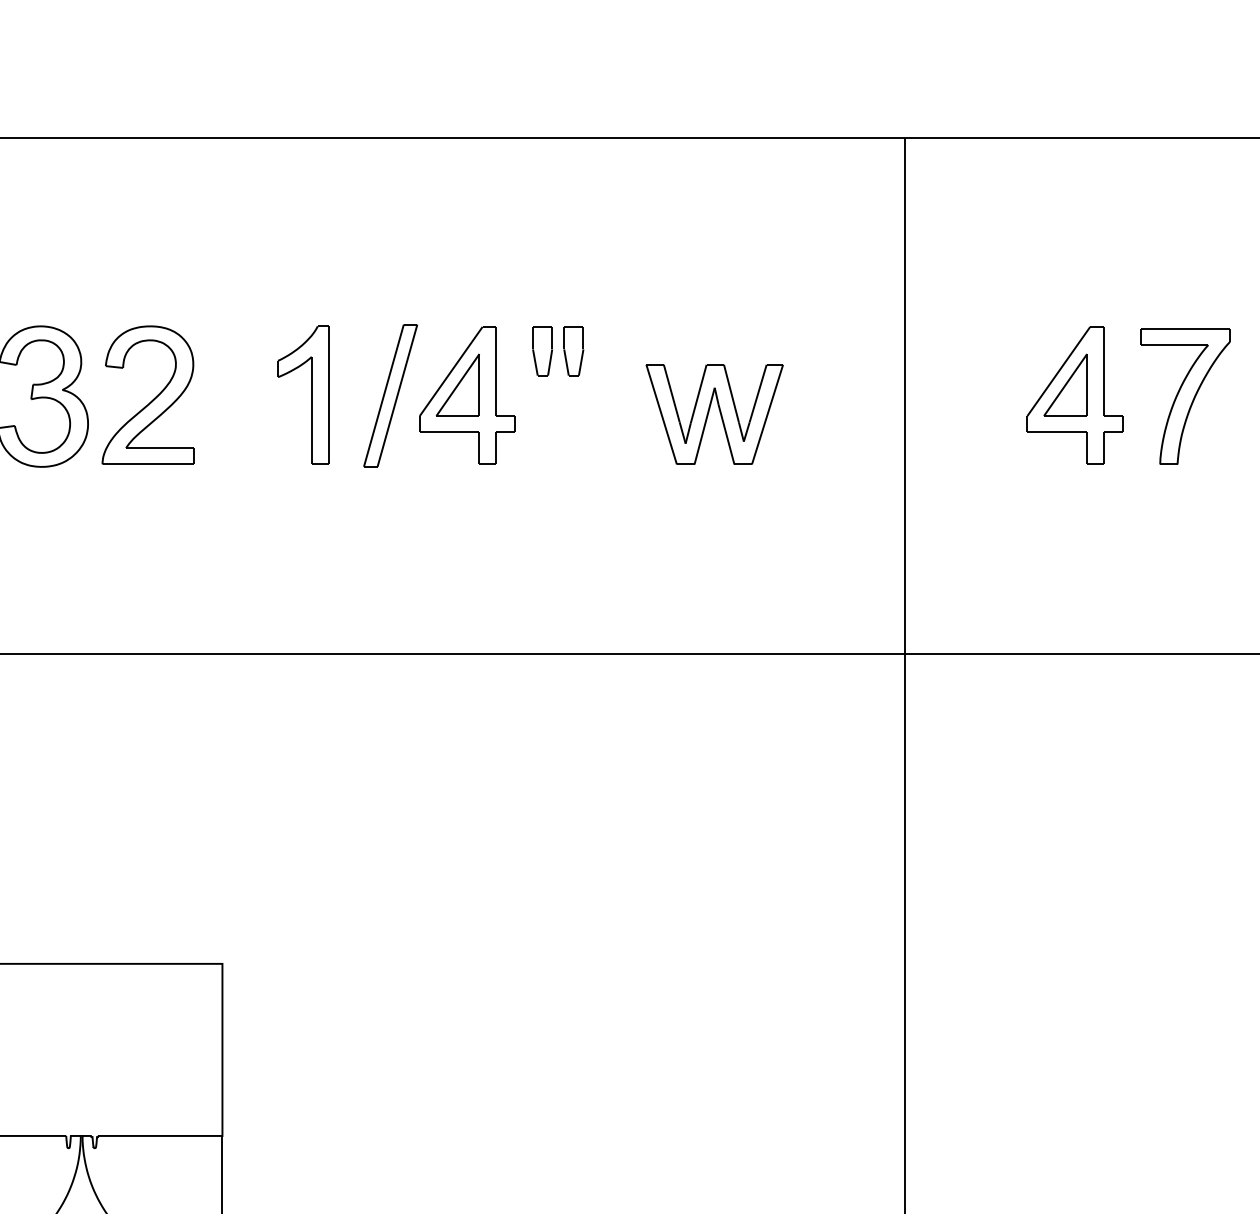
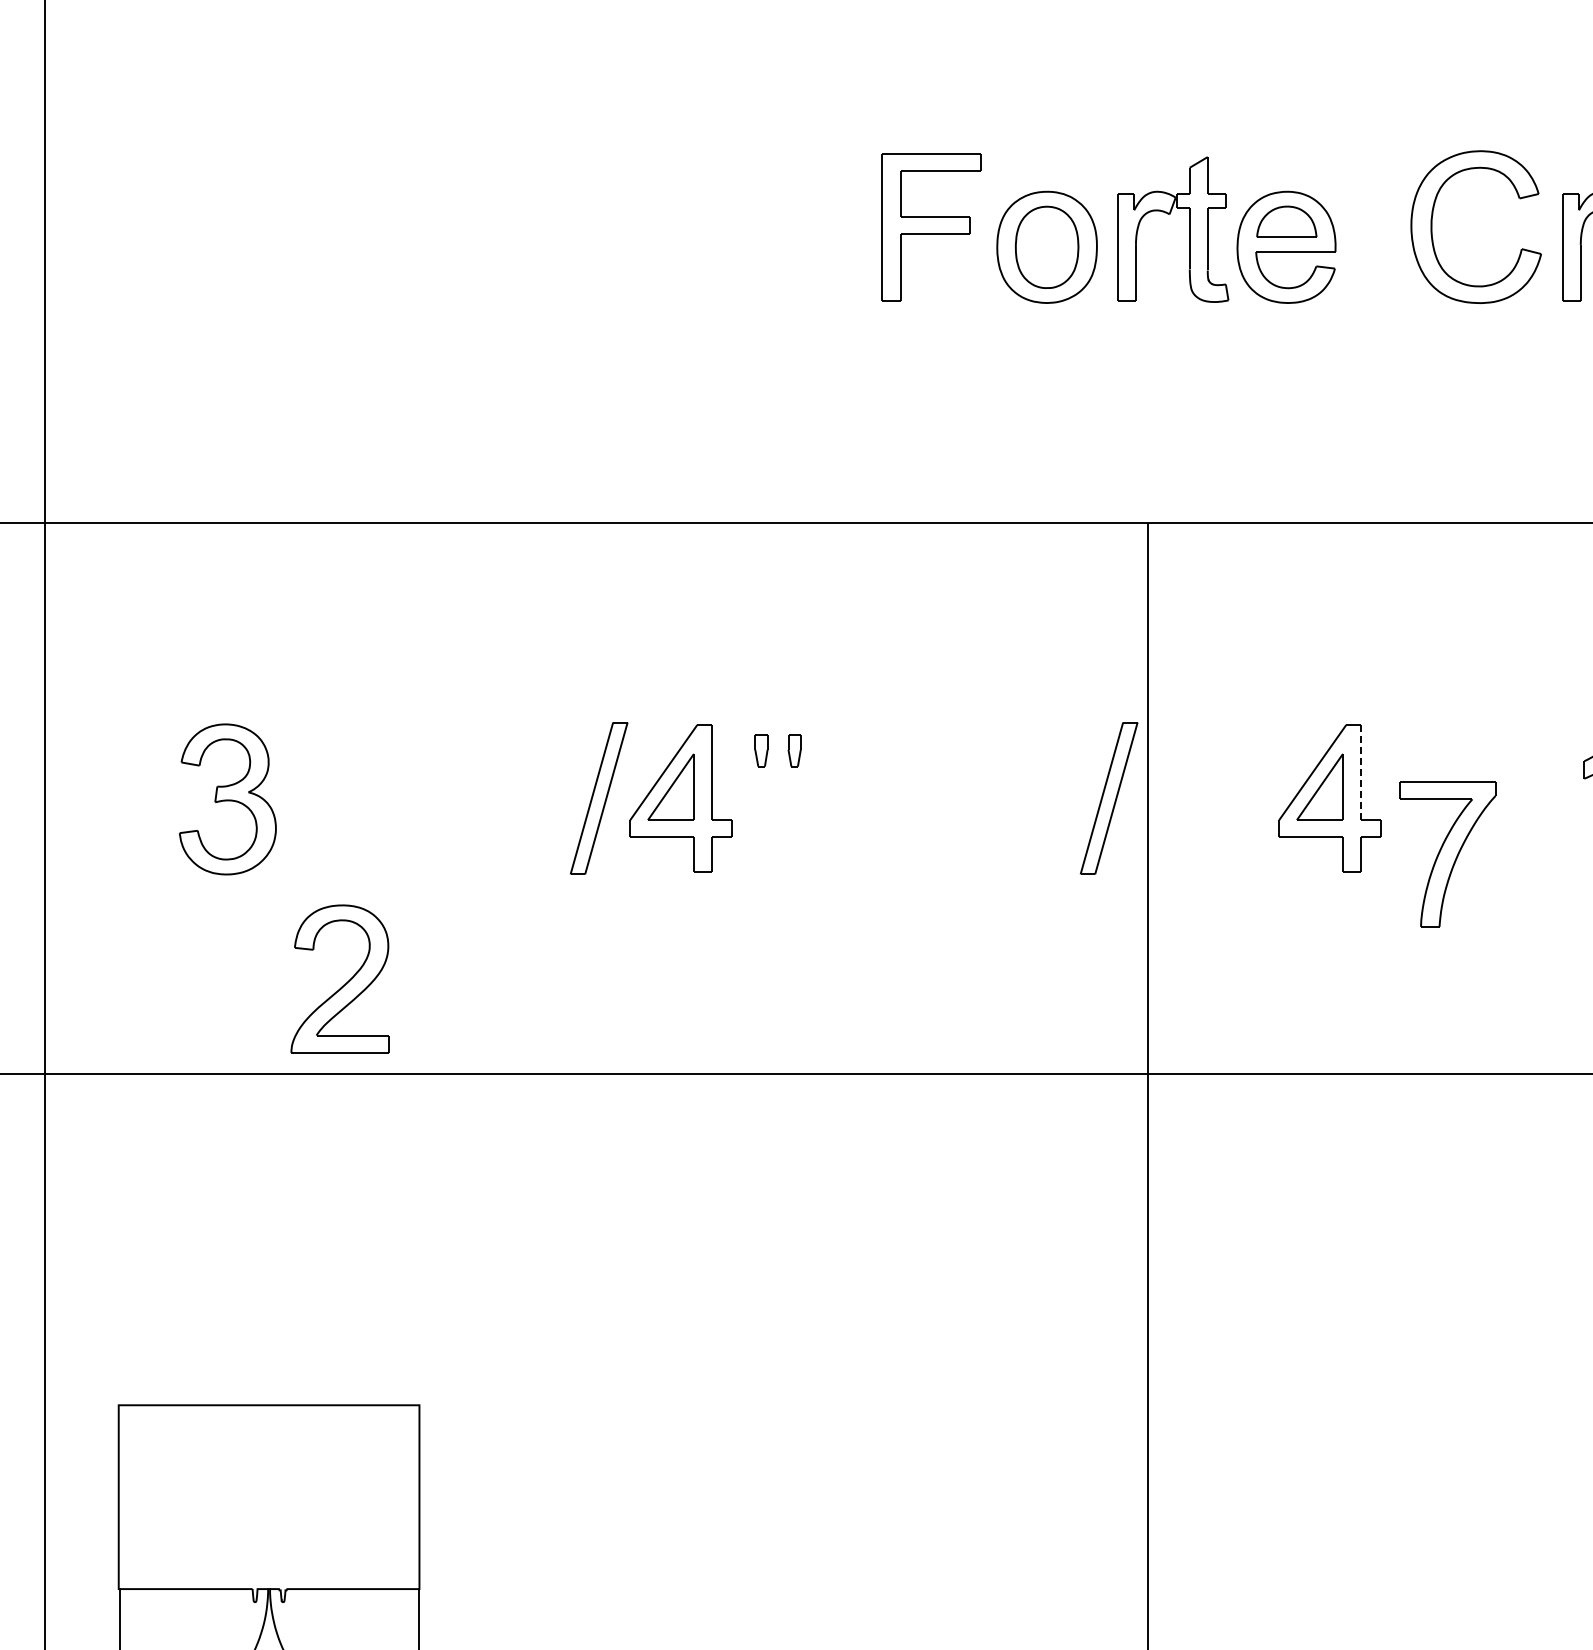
part: (542, 350) -> (761, 750), size x0.6
part: (573, 350) -> (794, 750), size x0.6
line: (1103, 371) -> (1360, 772), solid -> dashed
part: (311, 394) -> (514, 797), removed
part: (867, 395) -> (1108, 798), added
part: (1185, 396) -> (1447, 854), moved
part: (151, 400) -> (343, 984), moved
part: (714, 414) -> (944, 818), removed

